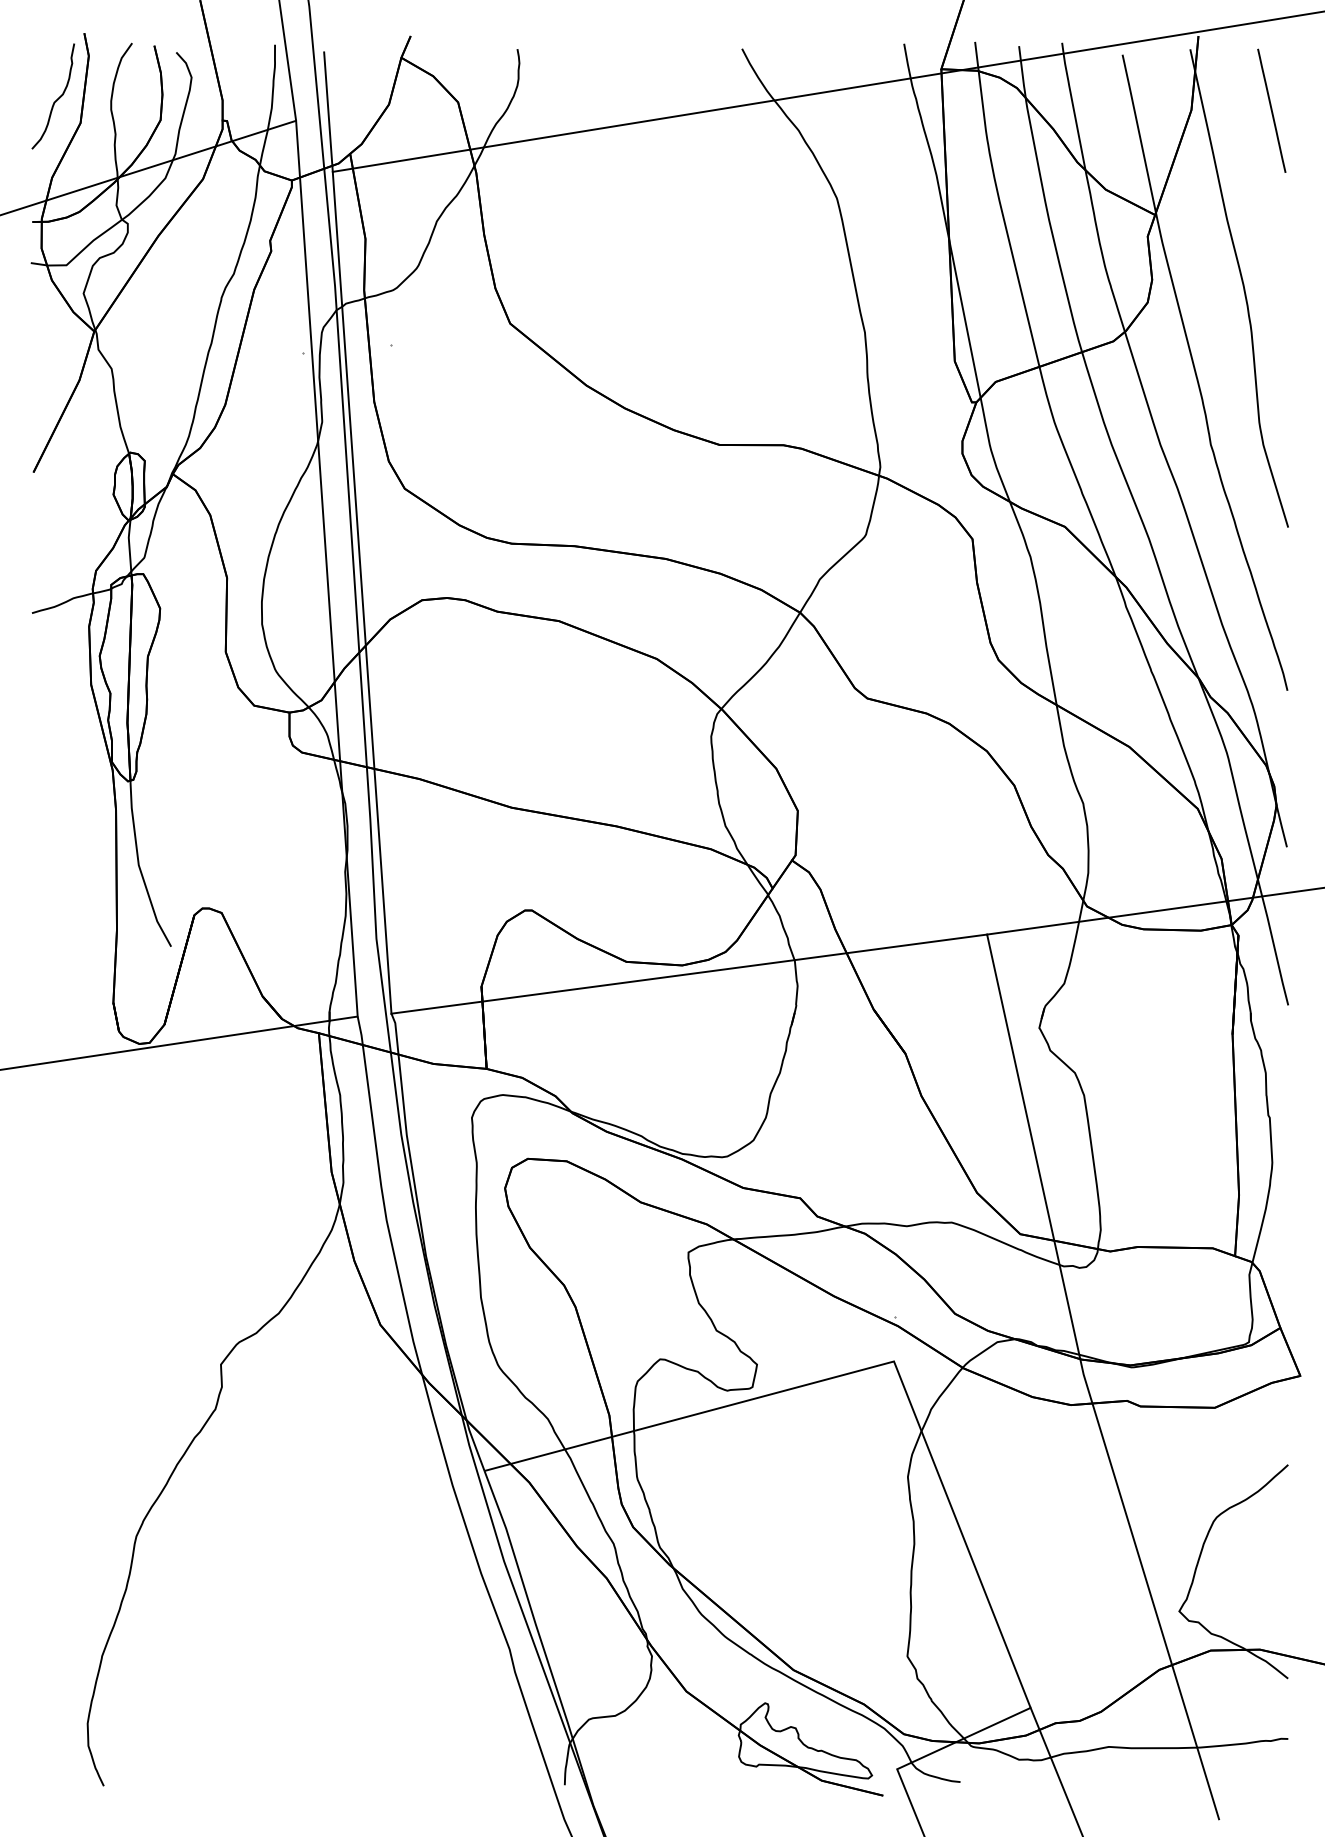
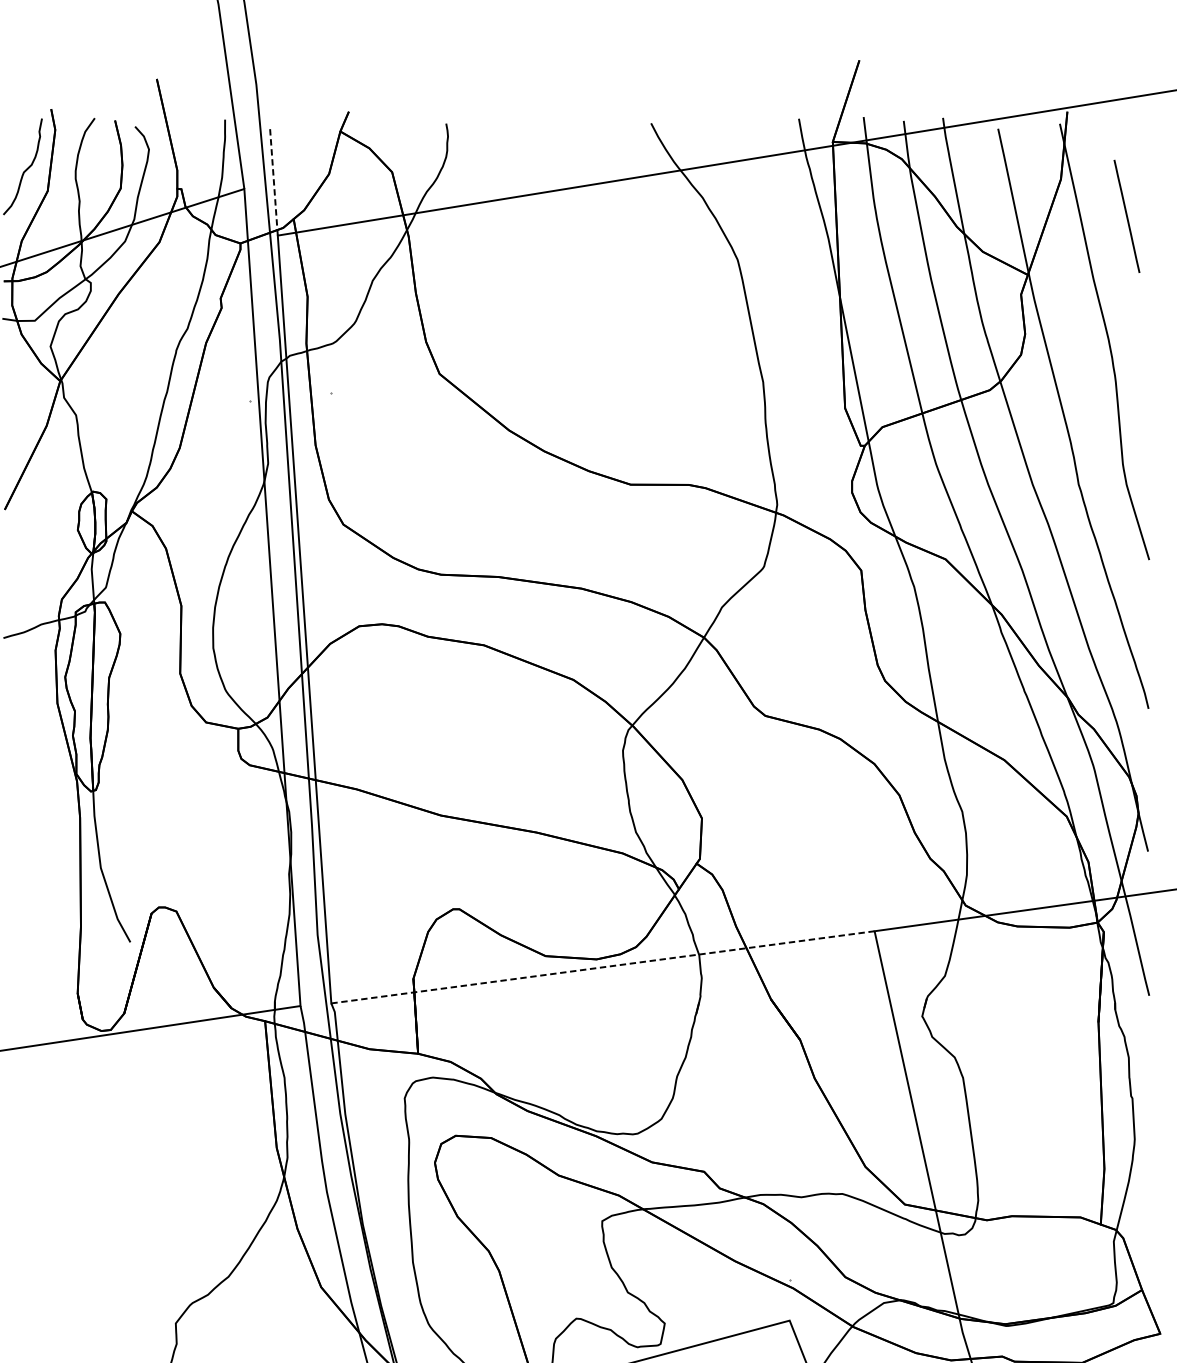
line: (1271, 110) -> (1126, 216), moved
line: (328, 112) -> (273, 181), solid -> dashed
line: (689, 974) -> (603, 967), solid -> dashed

